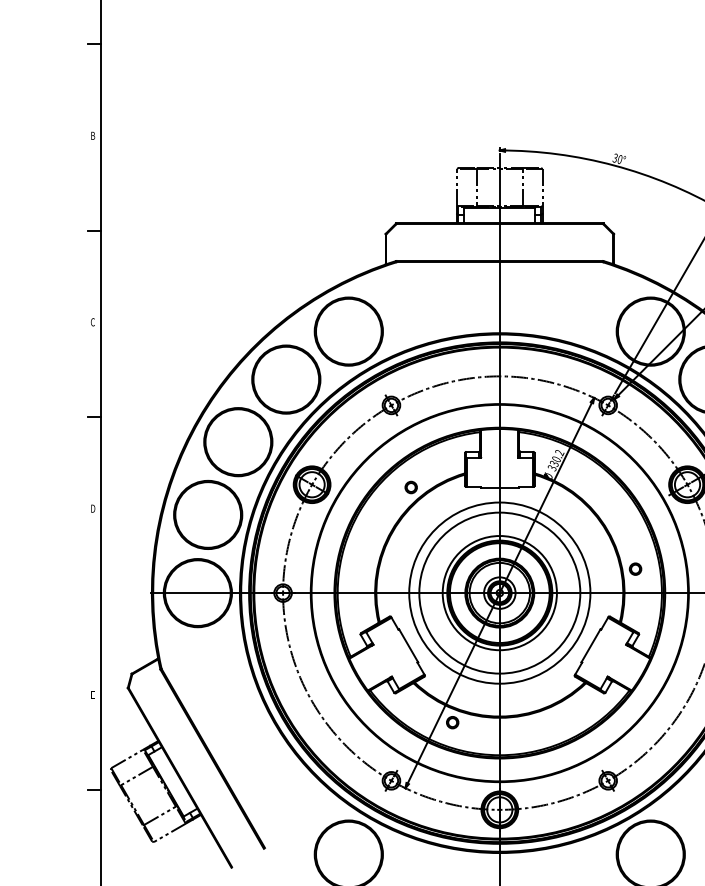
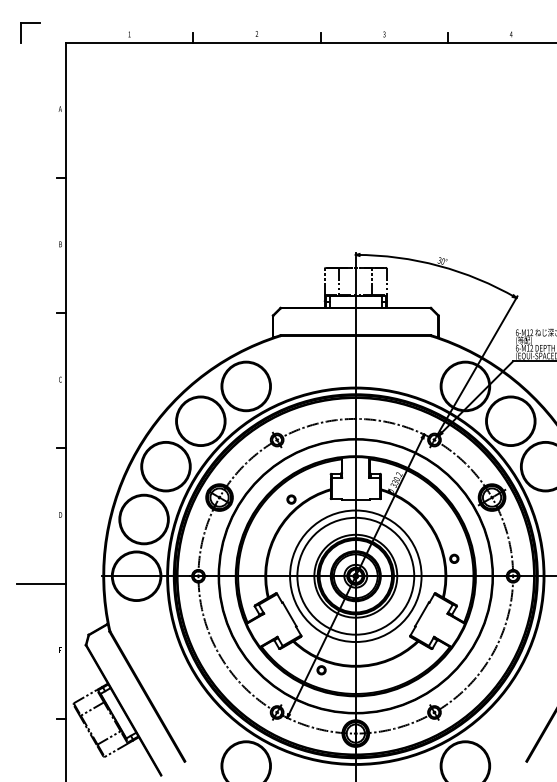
line: (66, 603) -> (41, 583), added

